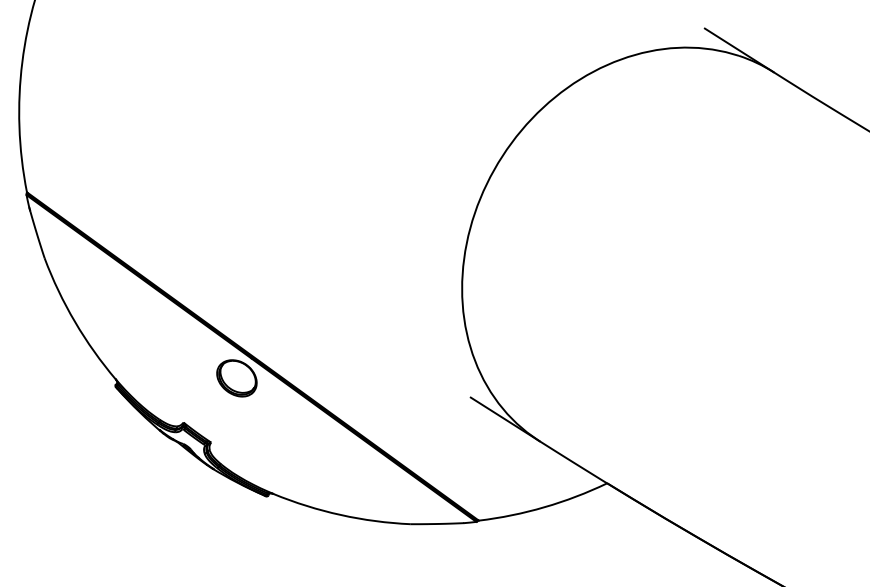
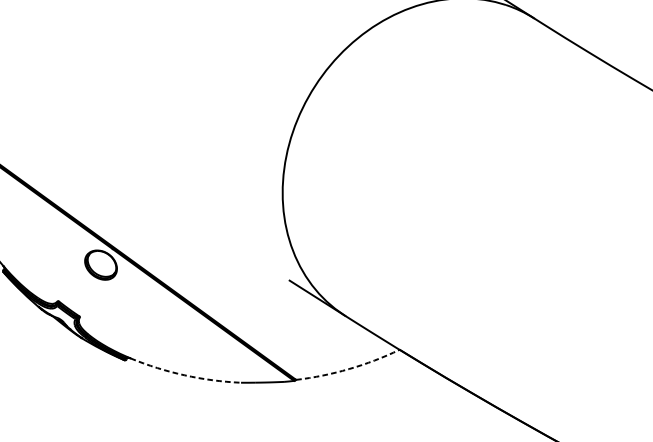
arc: (544, 507) -> (349, 369), solid -> dashed
arc: (340, 515) -> (184, 375), solid -> dashed

